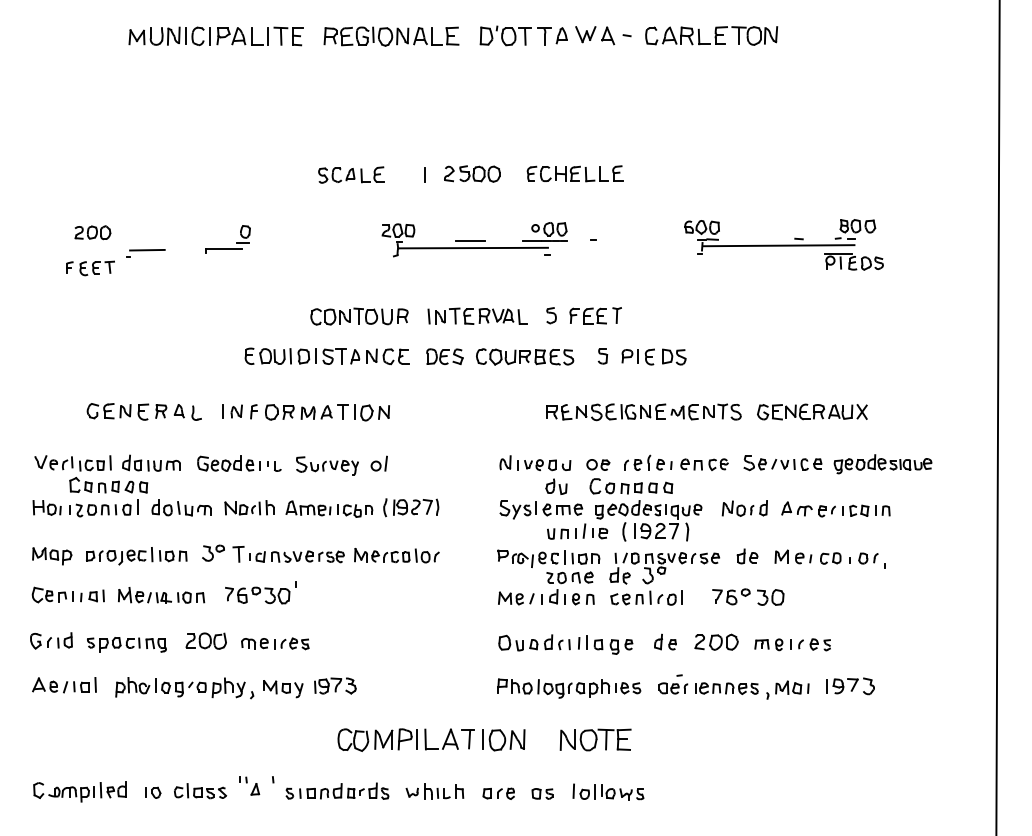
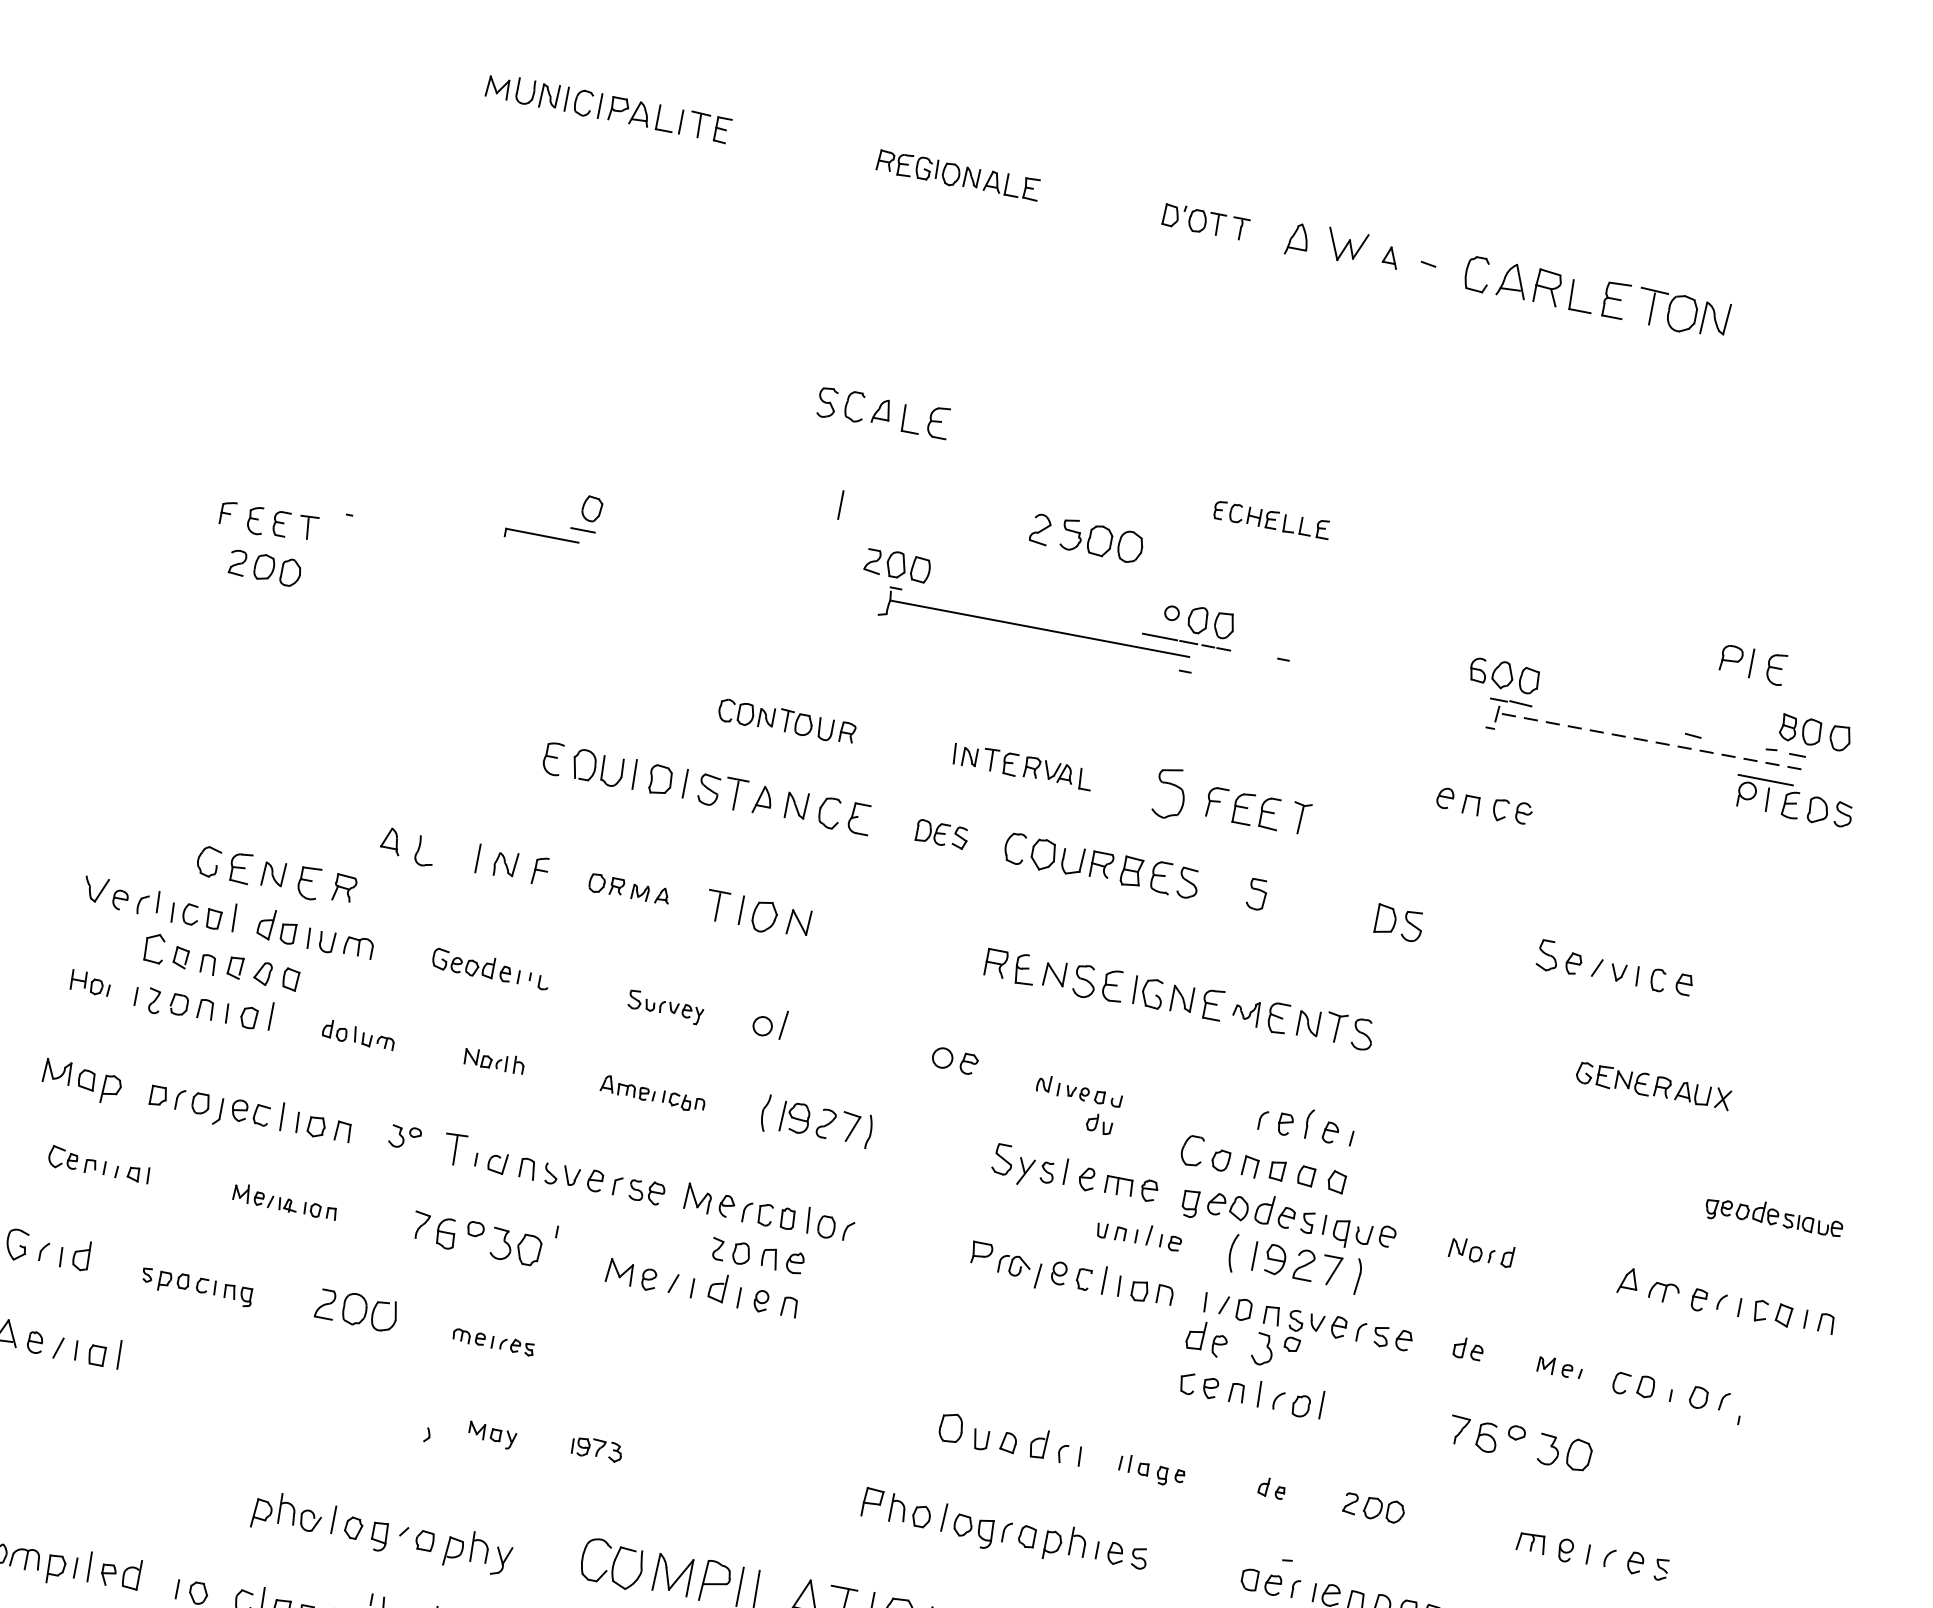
part: (515, 35) -> (1206, 221), size x0.6
part: (608, 35) -> (1391, 256), size x0.6
part: (215, 36) -> (607, 107), size x0.7
part: (391, 36) -> (958, 175), size x0.6
part: (472, 173) -> (1087, 537), moved
part: (574, 173) -> (1270, 518), size x0.6
part: (351, 174) -> (883, 411), moved
line: (424, 174) -> (839, 504), moved
part: (92, 232) -> (264, 567), moved
line: (470, 241) -> (1037, 614), removed
line: (778, 245) -> (1649, 740), solid -> dashed
line: (147, 249) -> (389, 506), removed
part: (477, 315) -> (1022, 764), size x0.7
part: (551, 315) -> (1170, 793), size x1.6
part: (359, 316) -> (787, 721), size x0.7
part: (444, 356) -> (941, 833), size x0.7
part: (637, 356) -> (1751, 663), moved
part: (126, 411) -> (275, 875), moved
part: (812, 411) -> (1653, 1084), size x0.7
part: (298, 412) -> (628, 889), size x0.6
part: (643, 412) -> (1178, 999), moved
part: (239, 463) -> (491, 968), size x0.7
part: (782, 463) -> (1614, 969), moved
part: (598, 464) -> (955, 1060), moved
part: (704, 464) -> (1484, 806), moved
part: (882, 464) -> (1773, 1217), size x0.7
part: (327, 465) -> (665, 1006), size x0.6
part: (535, 474) -> (1077, 1104), size x0.6
part: (46, 507) -> (89, 982), size x0.7
part: (181, 507) -> (358, 1034), size x0.6
part: (249, 507) -> (494, 1060), size x0.6
part: (329, 508) -> (653, 1092), size x0.6
part: (744, 508) -> (1481, 1252), size x0.7
part: (835, 509) -> (1725, 1301), moved
part: (577, 531) -> (1139, 1234), size x0.7
part: (213, 552) -> (405, 1136), size x0.7
part: (747, 556) -> (1468, 1349), size x0.7
part: (793, 556) -> (1560, 1366), size x0.6
part: (546, 588) -> (706, 1268), moved
part: (67, 594) -> (97, 1163), size x0.7
part: (161, 595) -> (285, 1201), size x0.6
part: (748, 596) -> (1521, 1441), moved
part: (665, 641) -> (1272, 1487), size x0.6
part: (716, 641) -> (1374, 1506), size x0.7
part: (275, 643) -> (493, 1341), size x0.6
part: (126, 644) -> (196, 1286), size x0.7
part: (605, 644) -> (1151, 1470), size x0.6
part: (792, 644) -> (1592, 1554), moved
part: (335, 685) -> (597, 1448), size x0.6
part: (180, 687) -> (382, 1532), moved
part: (569, 688) -> (1005, 1532), moved
part: (283, 689) -> (492, 1436), size x0.6

